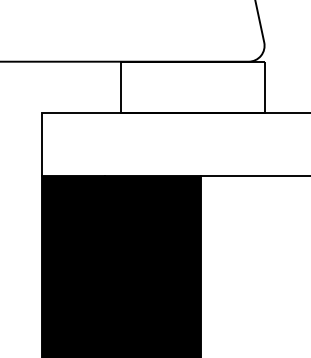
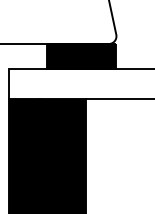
fill: (191, 87) -> (81, 56), added

